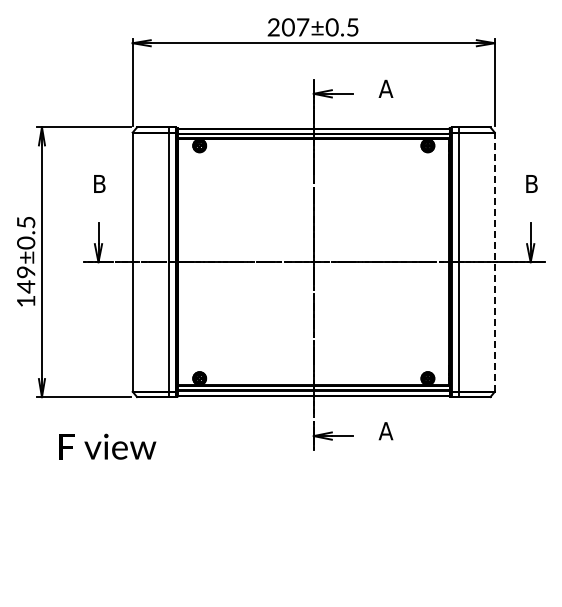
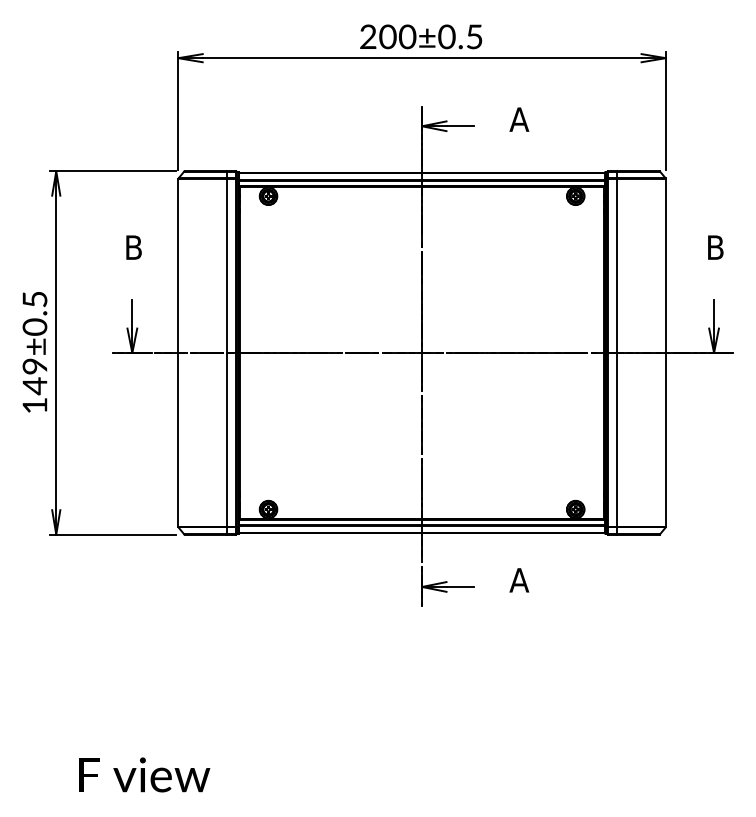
text: (302, 27) -> (406, 37), 207±0.5 -> 200±0.5
line: (494, 261) -> (665, 351), dashed -> solid
text: (107, 446) -> (144, 774), moved

